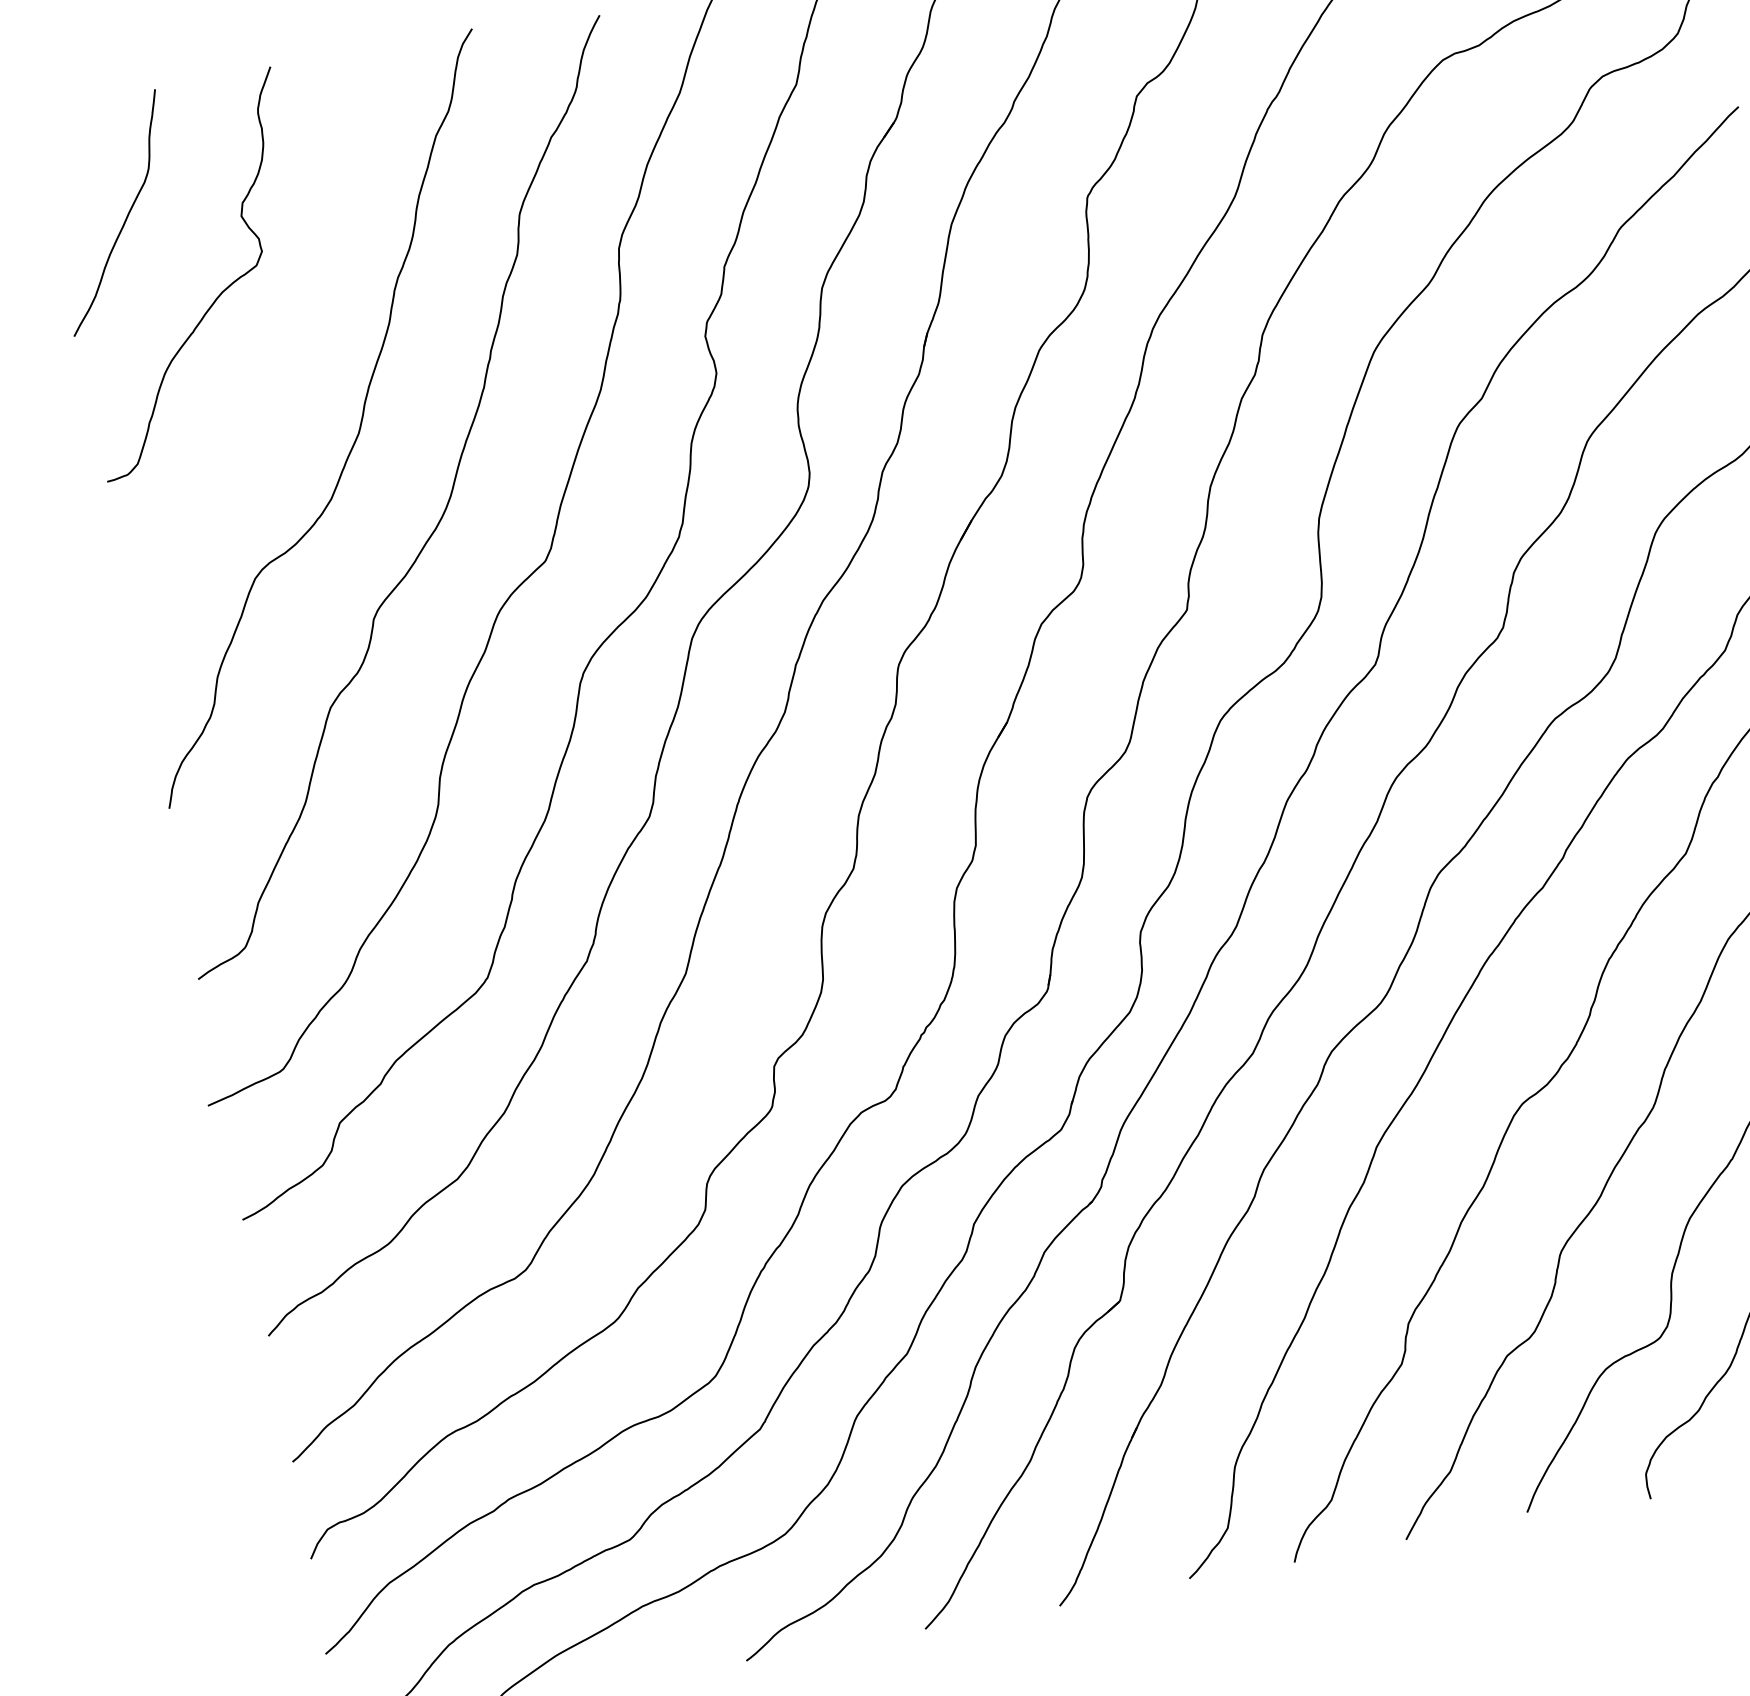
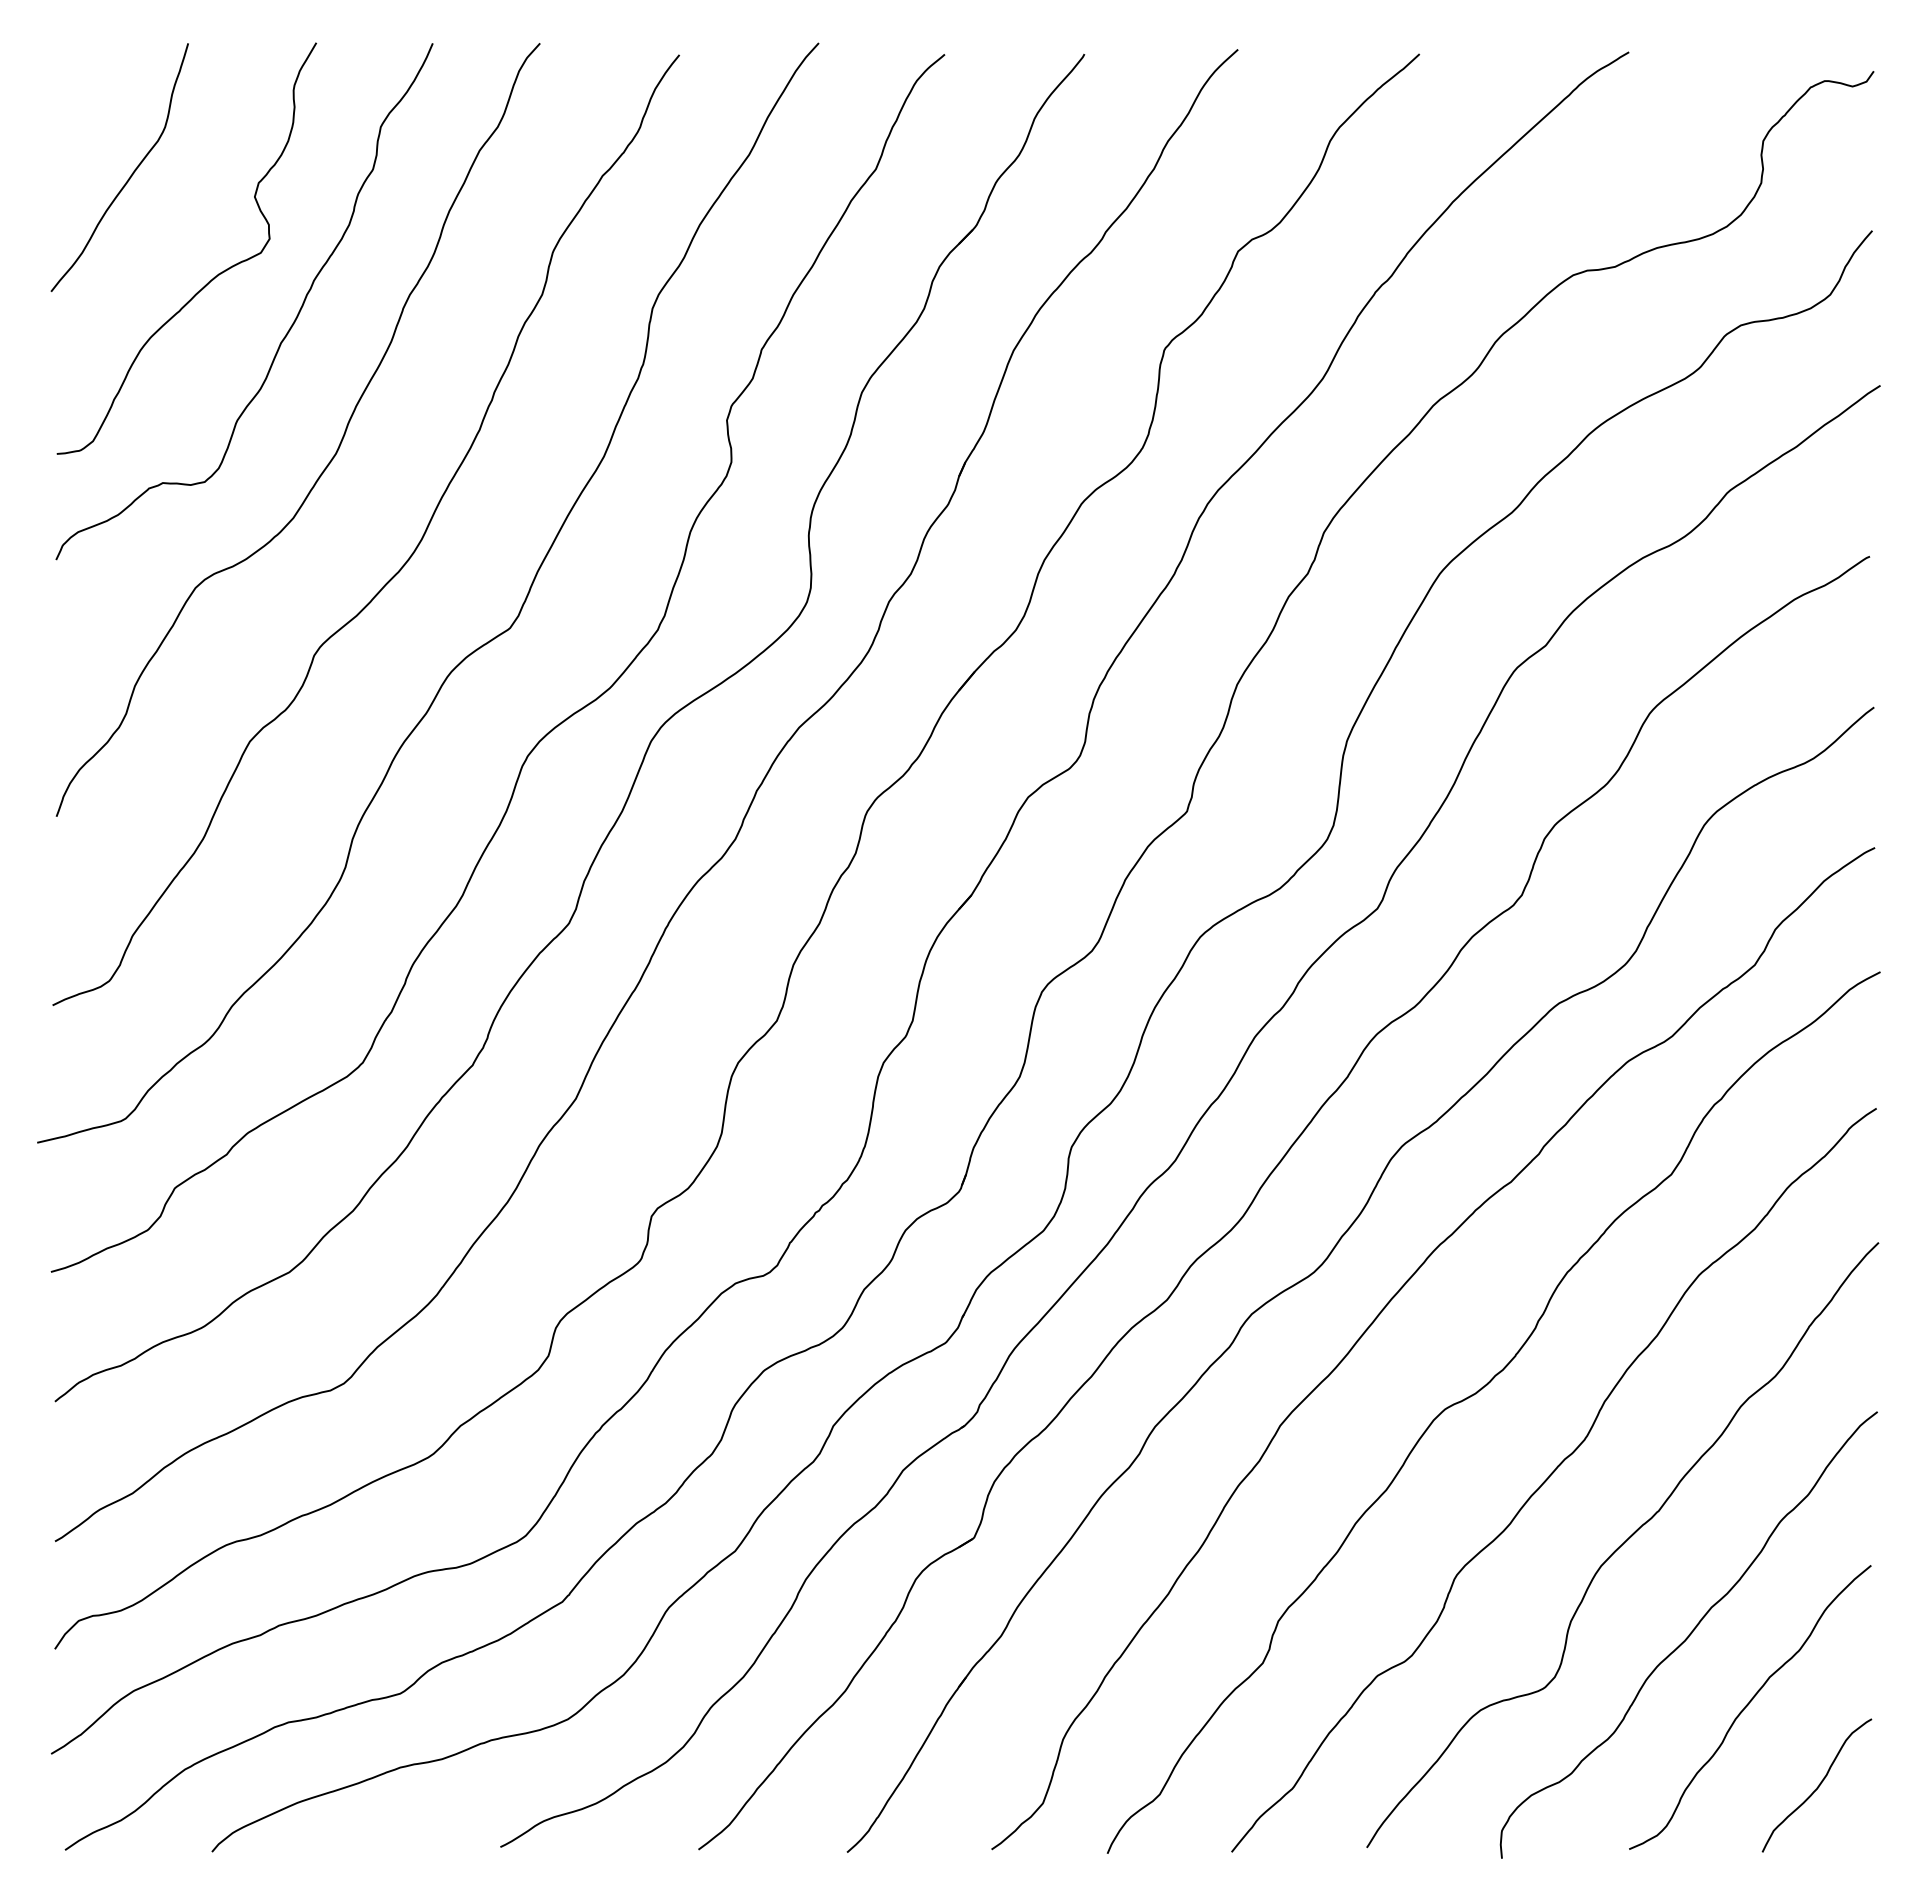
curve: (294, 329) -> (288, 329), added

